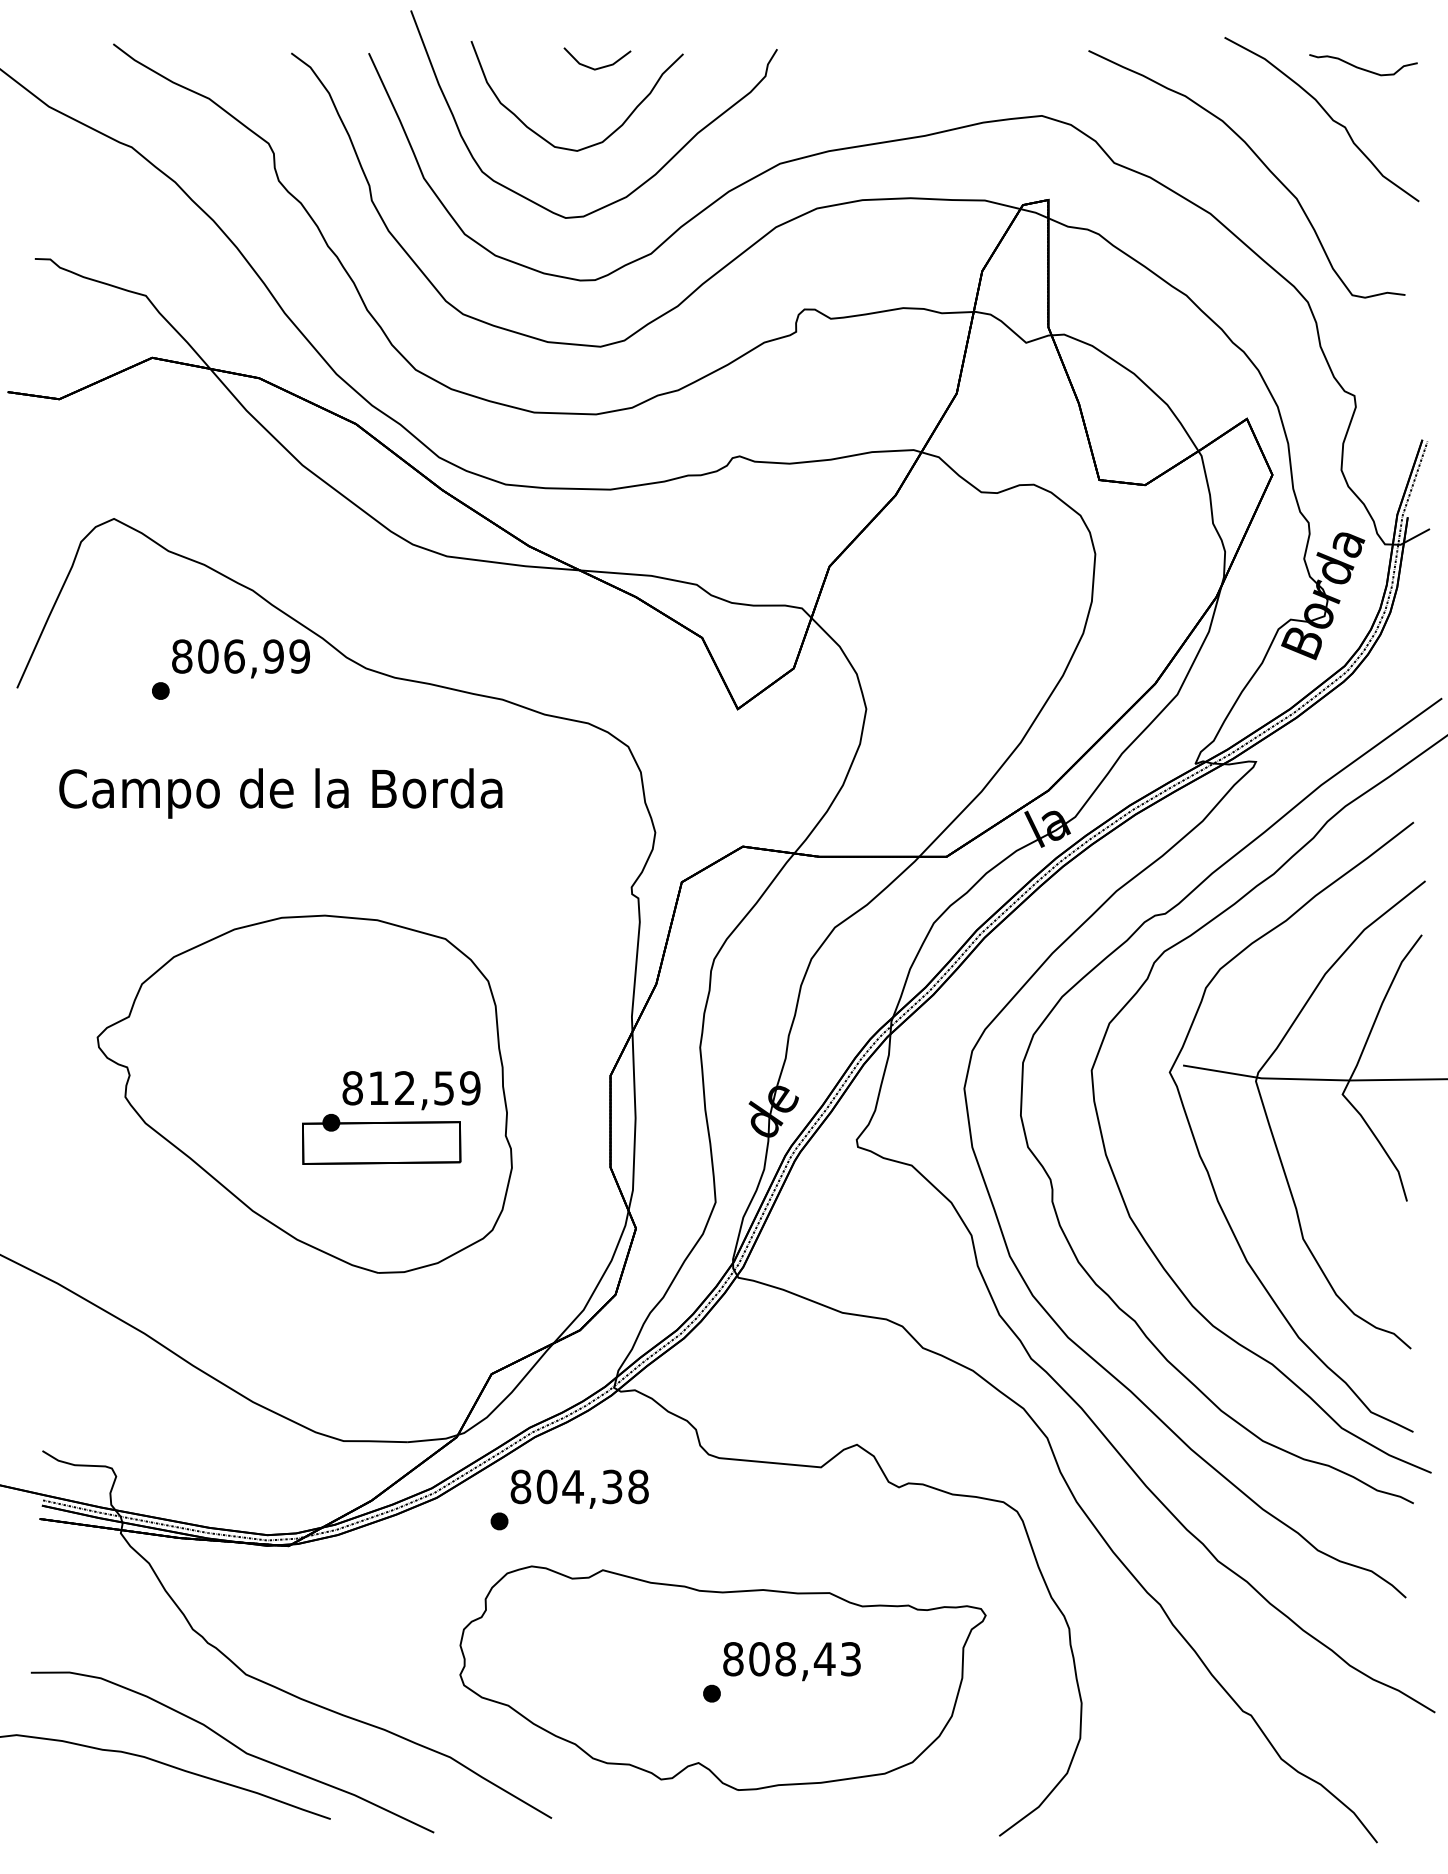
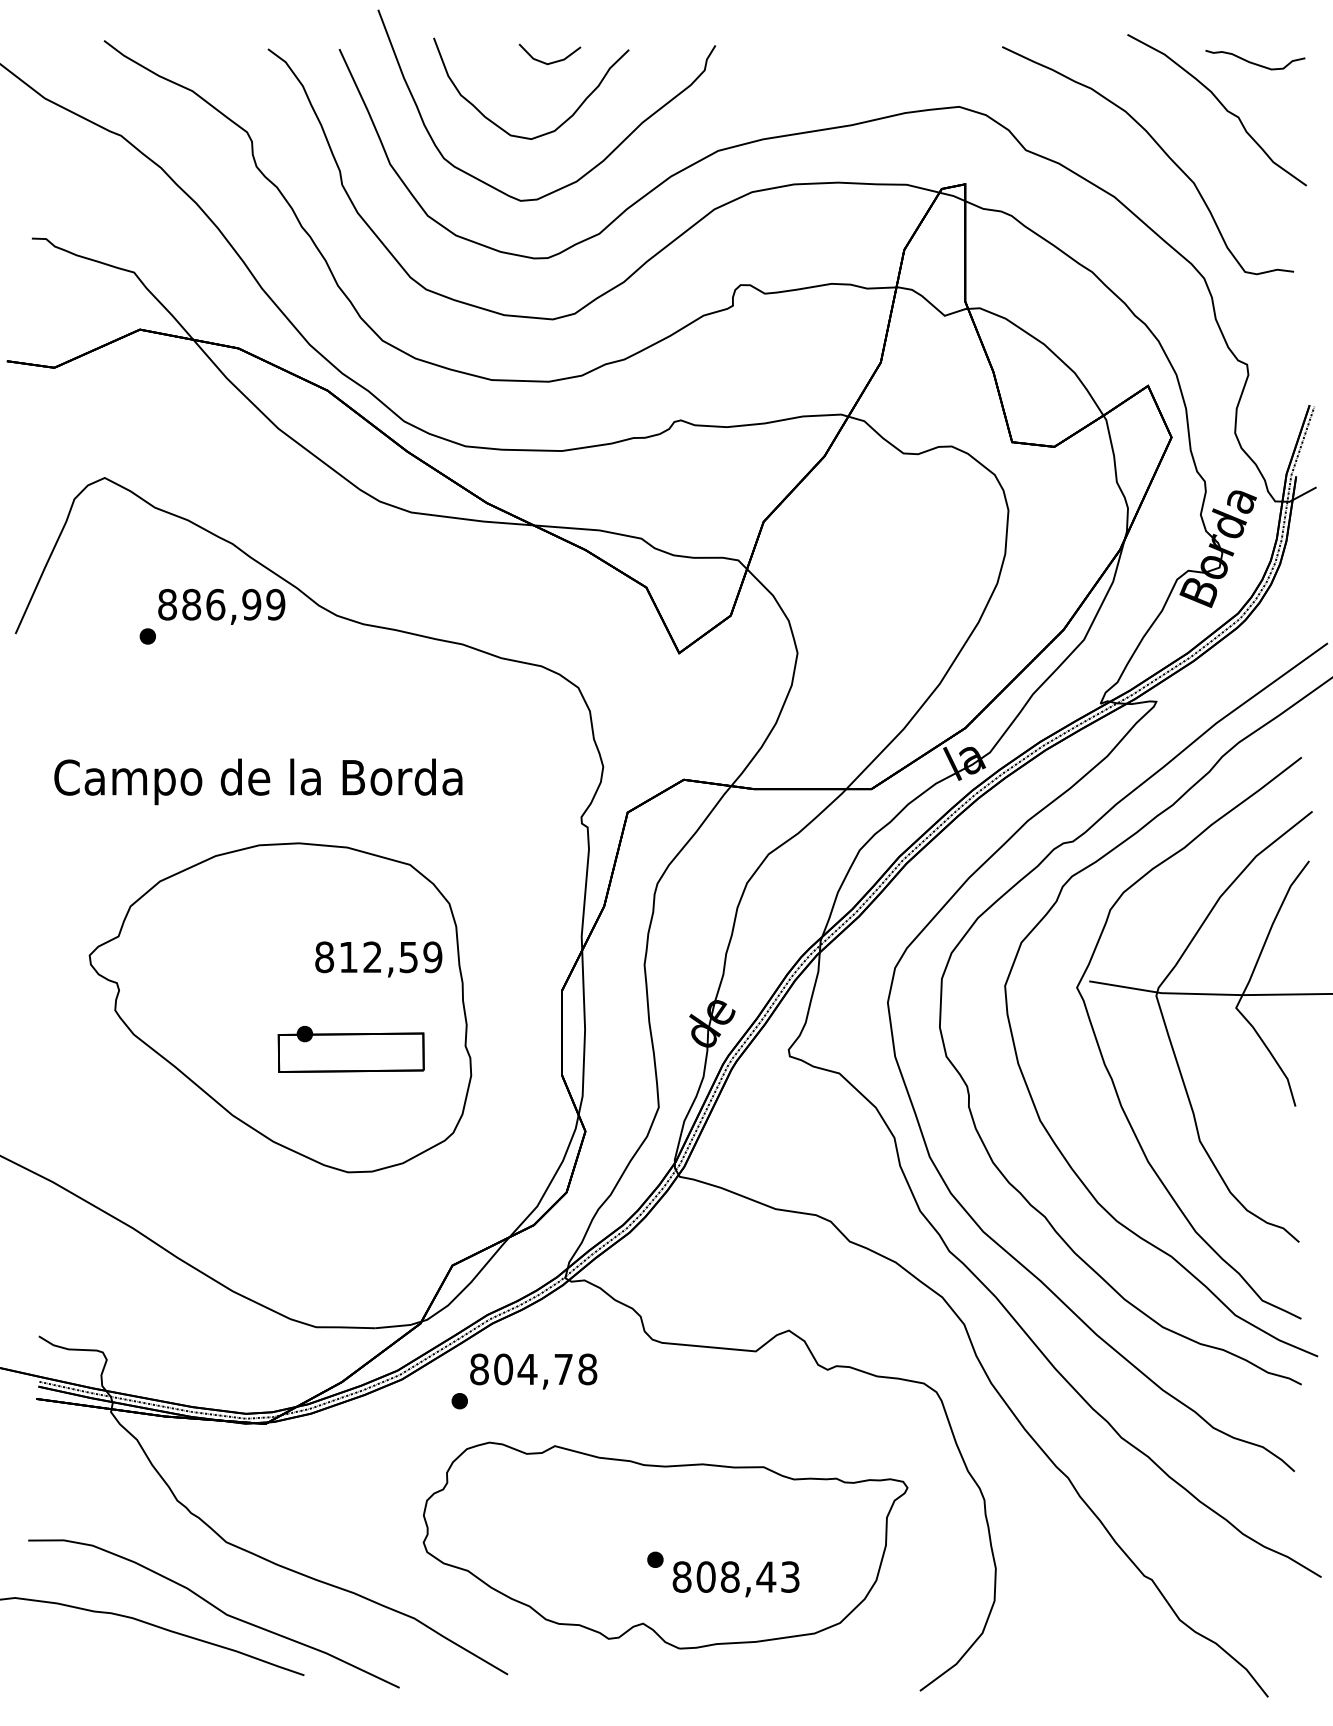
text: (208, 656) -> (191, 604), 806,99 -> 886,99
text: (280, 793) -> (258, 781), moved
text: (411, 1090) -> (378, 959), moved
text: (612, 1487) -> (563, 1369), 804,38 -> 804,78
text: (791, 1661) -> (735, 1579), moved

